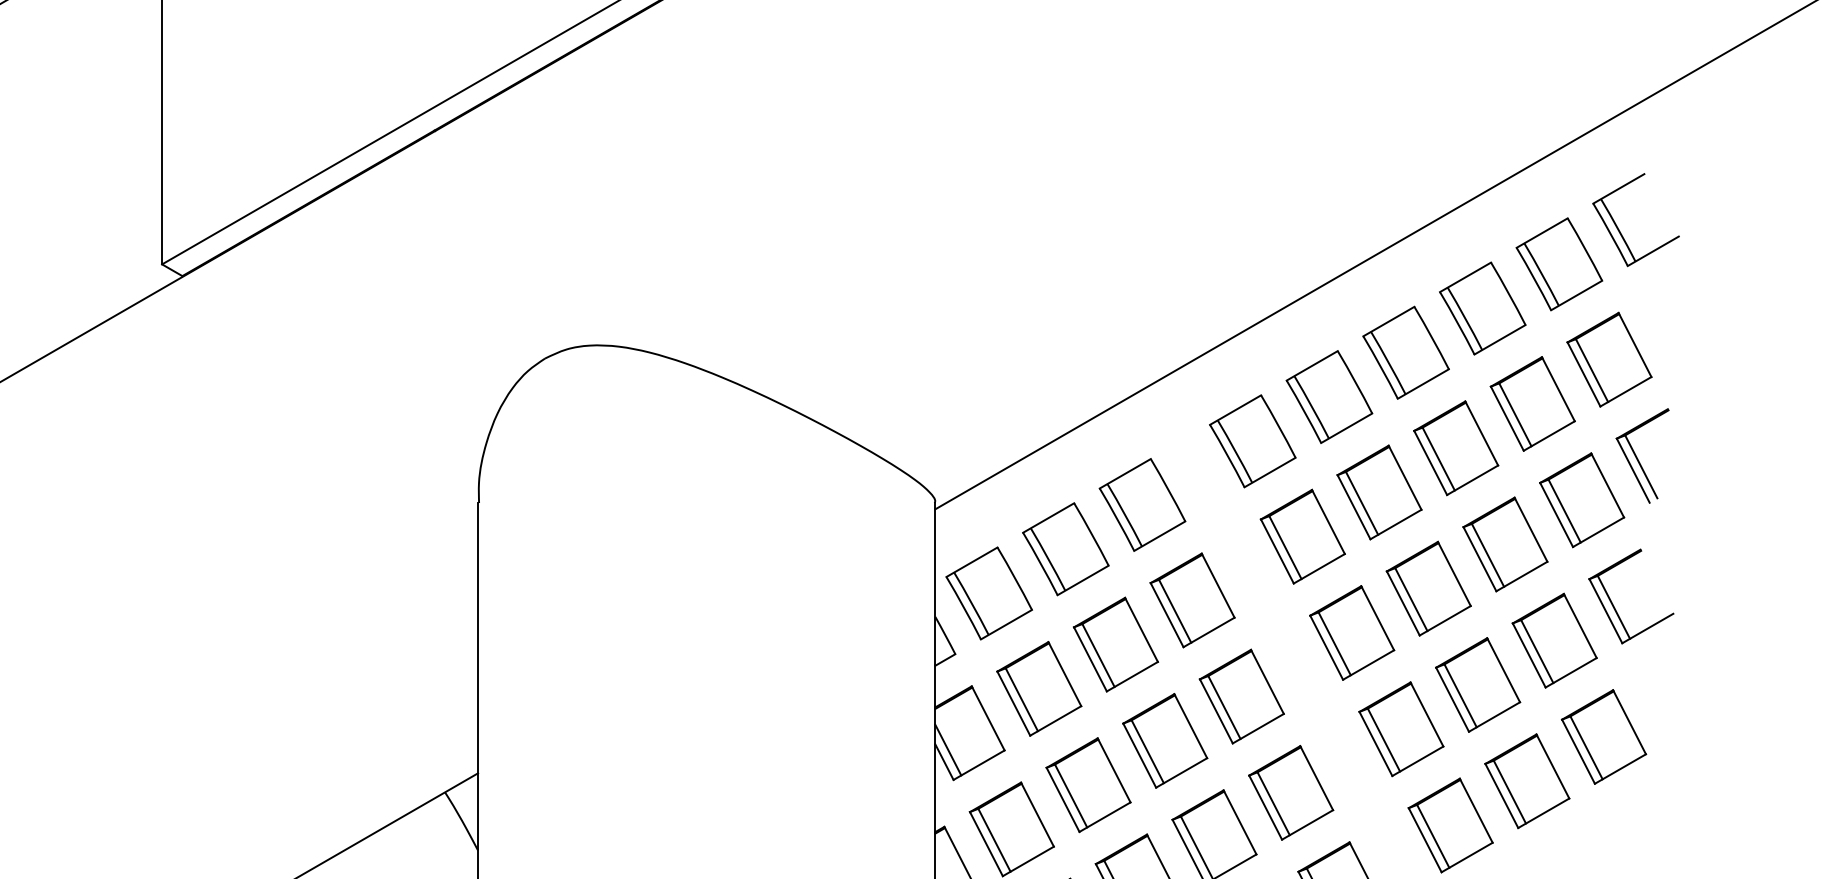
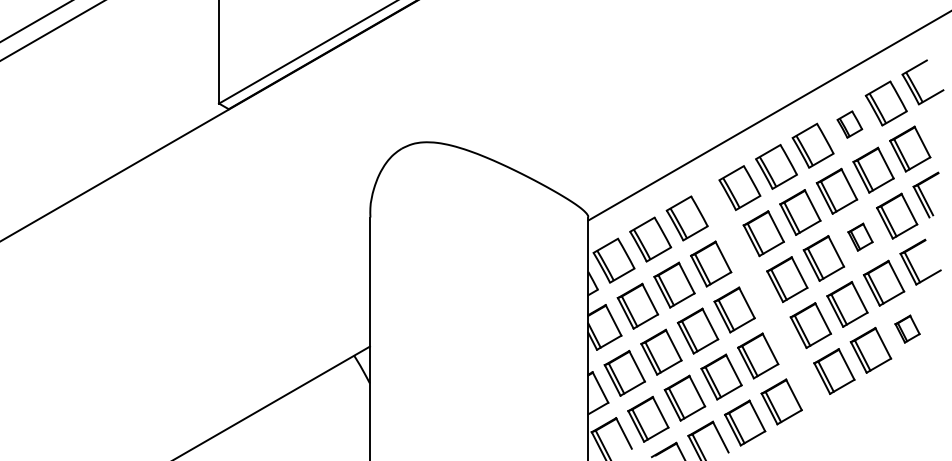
part: (1482, 308) -> (849, 124), size x0.6
part: (1505, 542) -> (860, 236), size x0.6
part: (1603, 735) -> (907, 328), size x0.6

